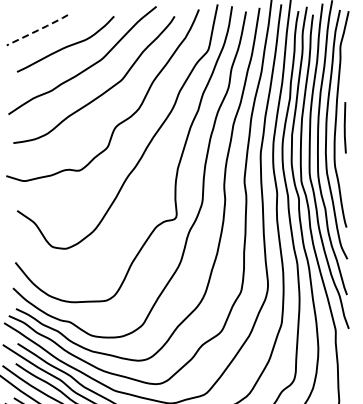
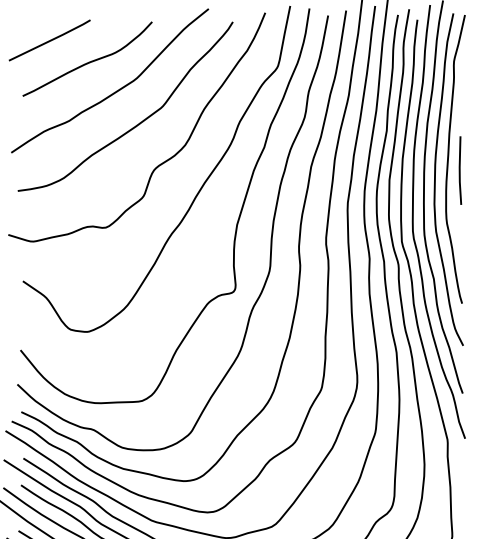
line: (39, 29) -> (52, 39), dashed -> solid

